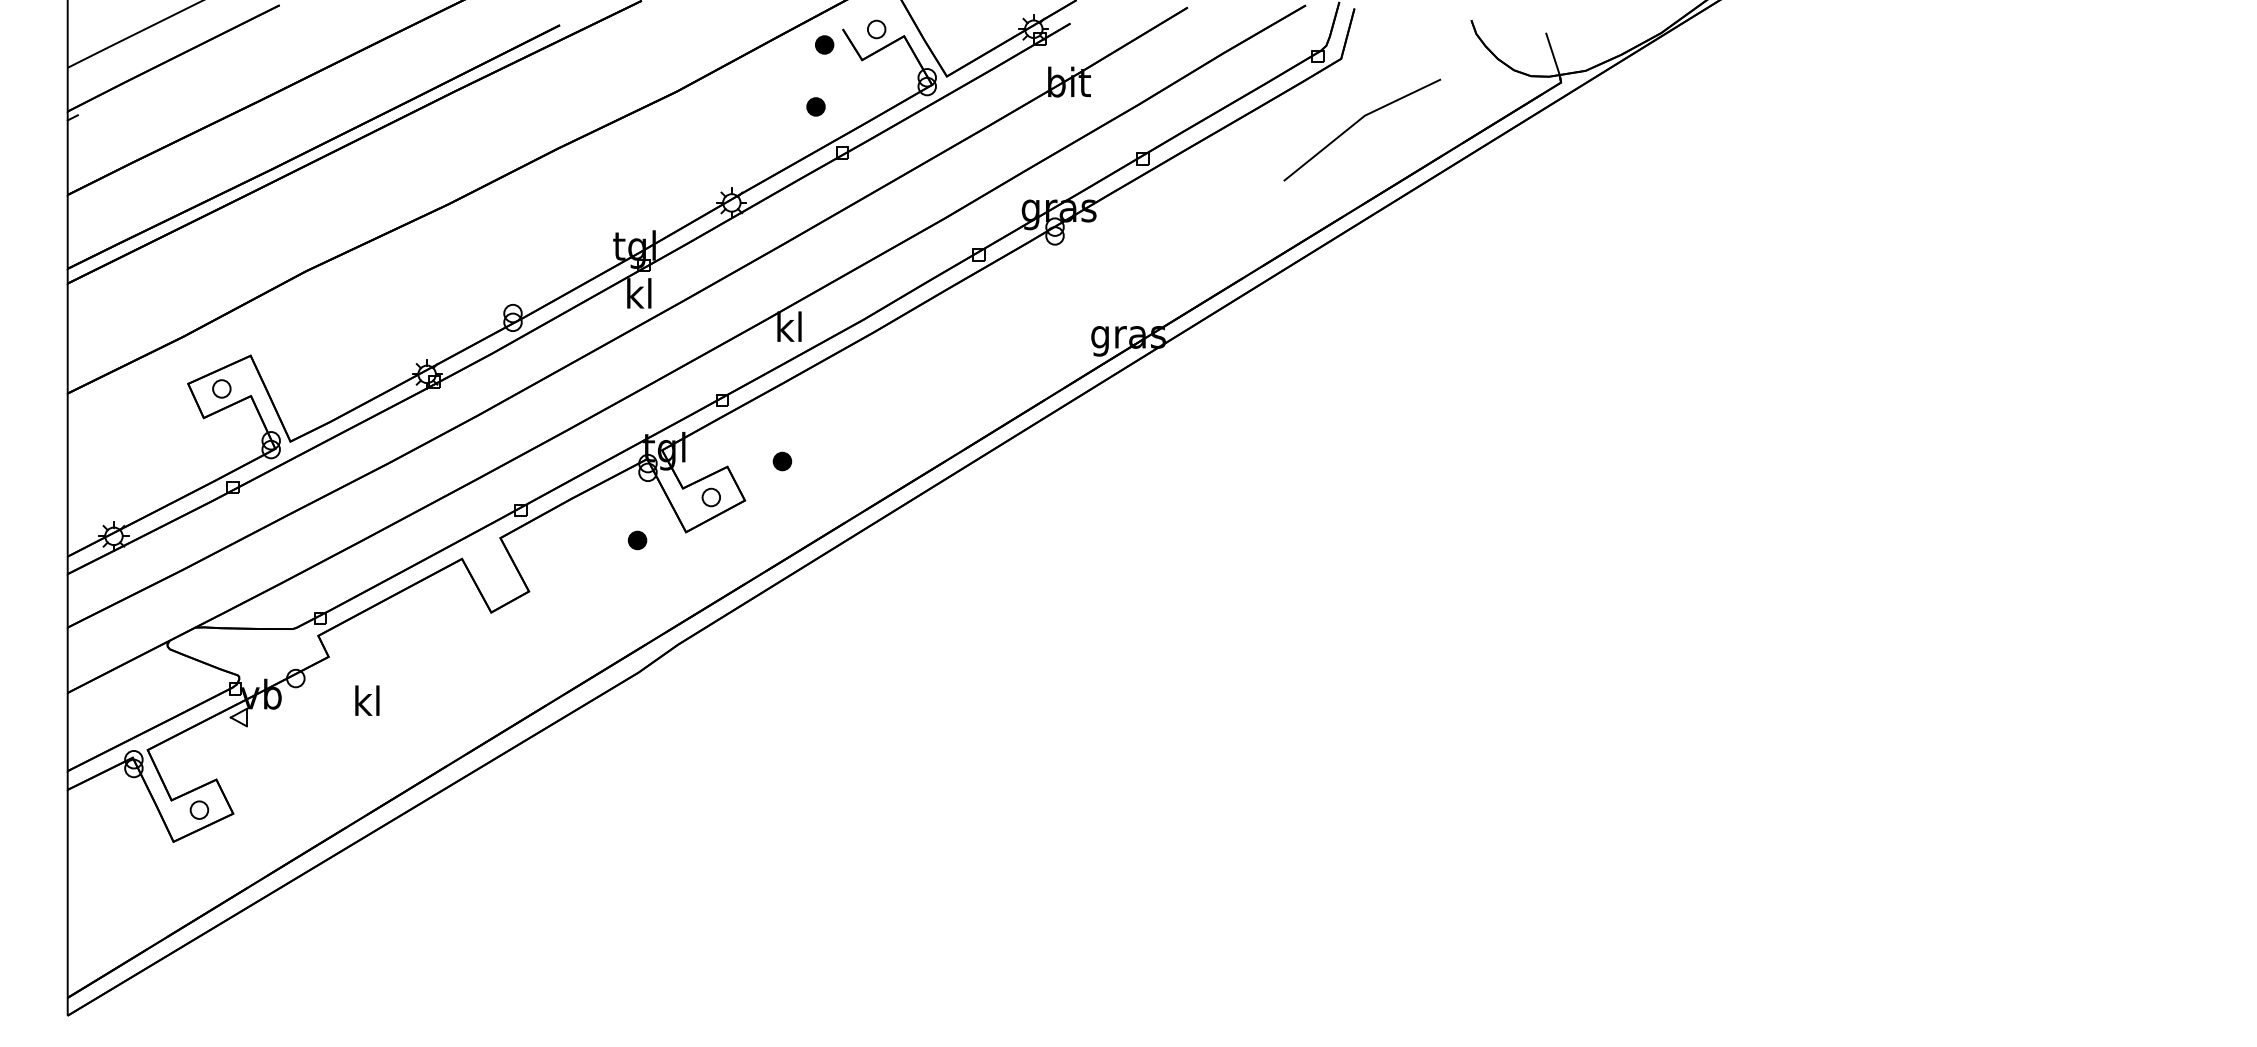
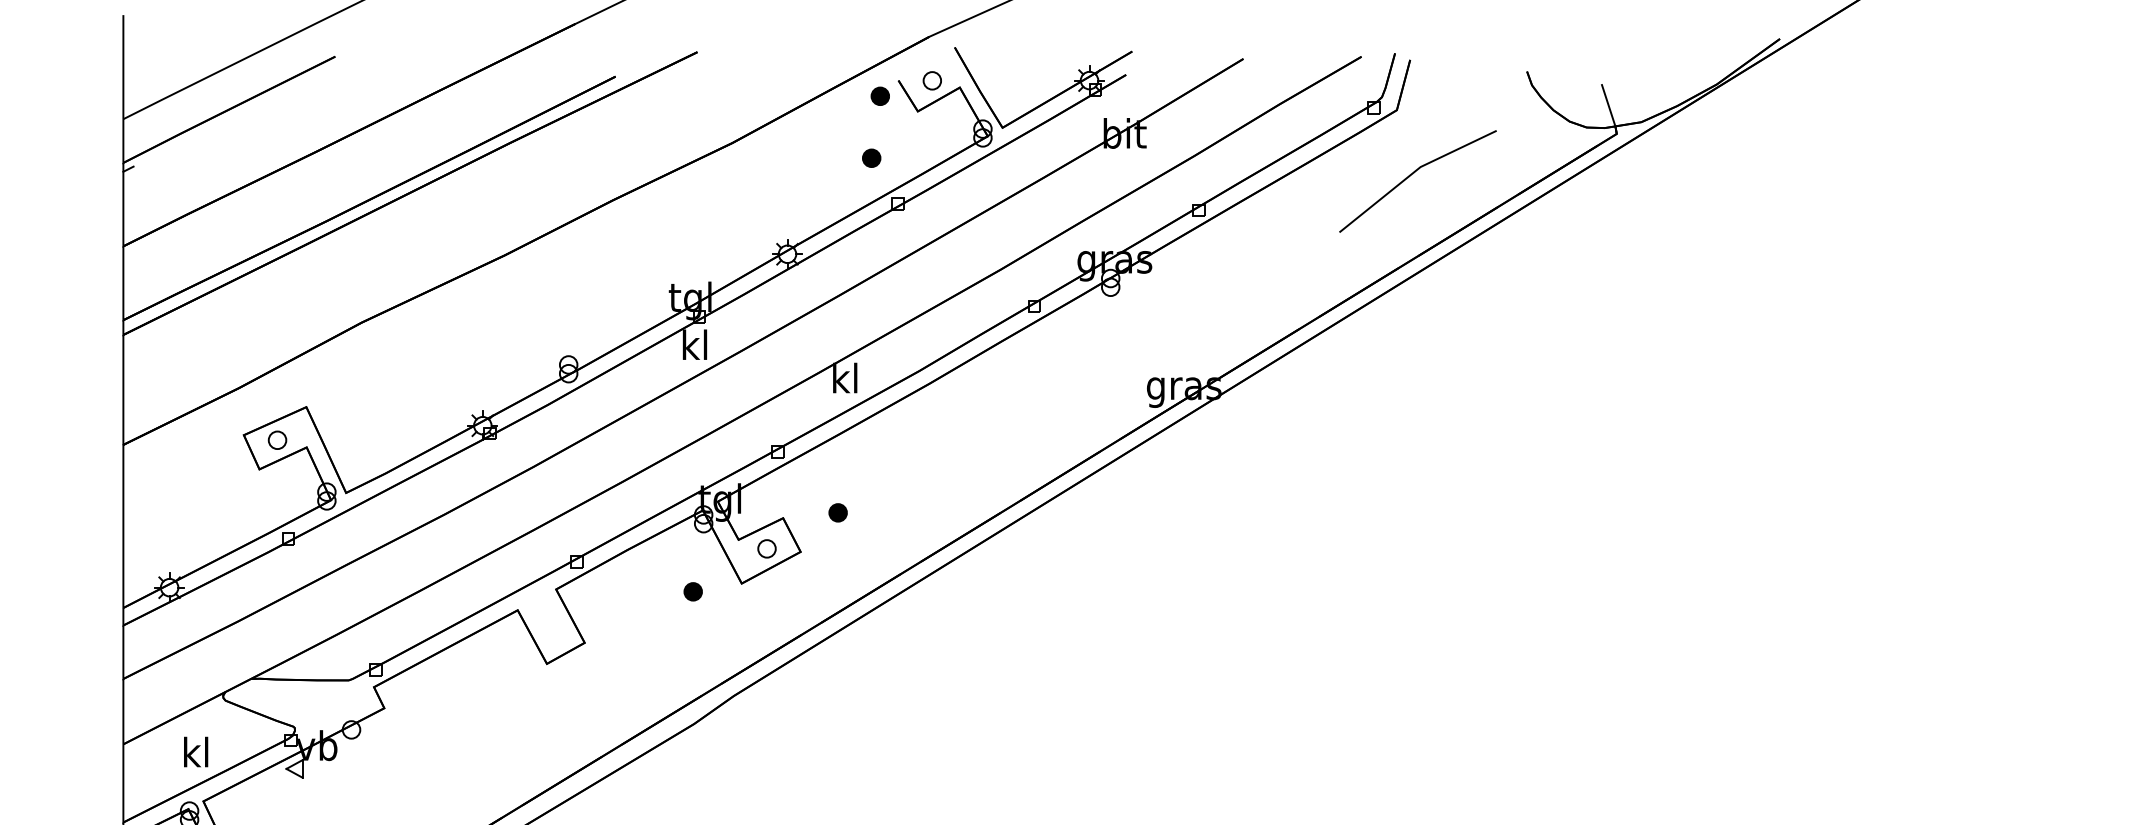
text: (367, 700) -> (196, 751), moved

